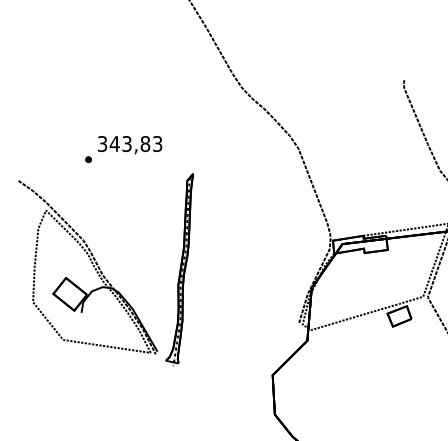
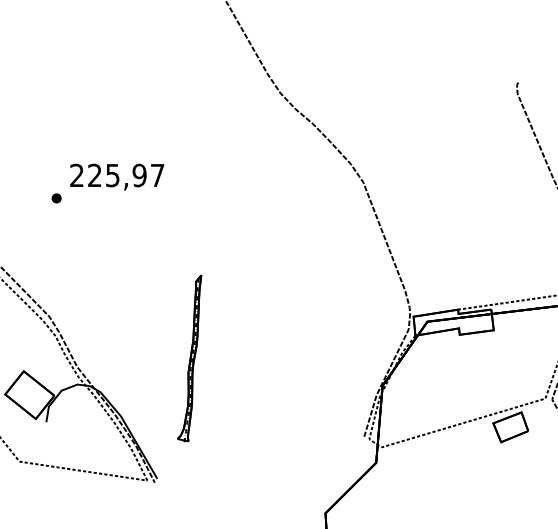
text: (130, 144) -> (117, 176), 343,83 -> 225,97
part: (179, 269) -> (189, 358), size x0.6

